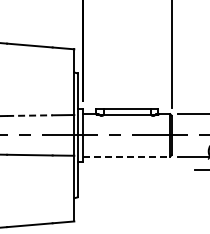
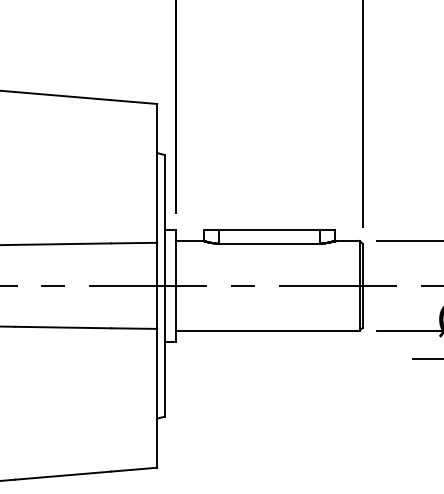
line: (29, 115) -> (62, 243), dashed -> solid
line: (126, 156) -> (267, 330), dashed -> solid

